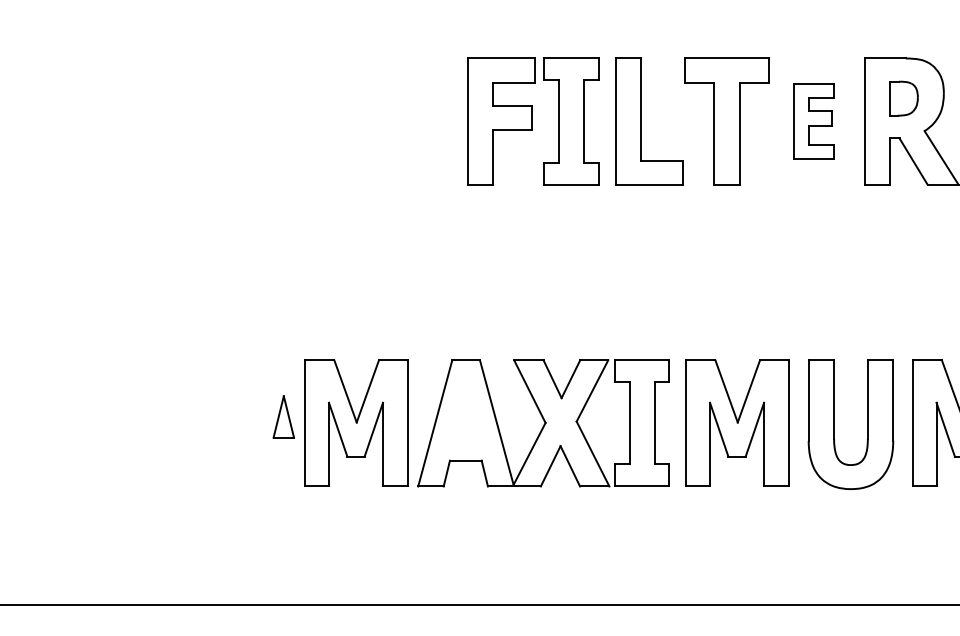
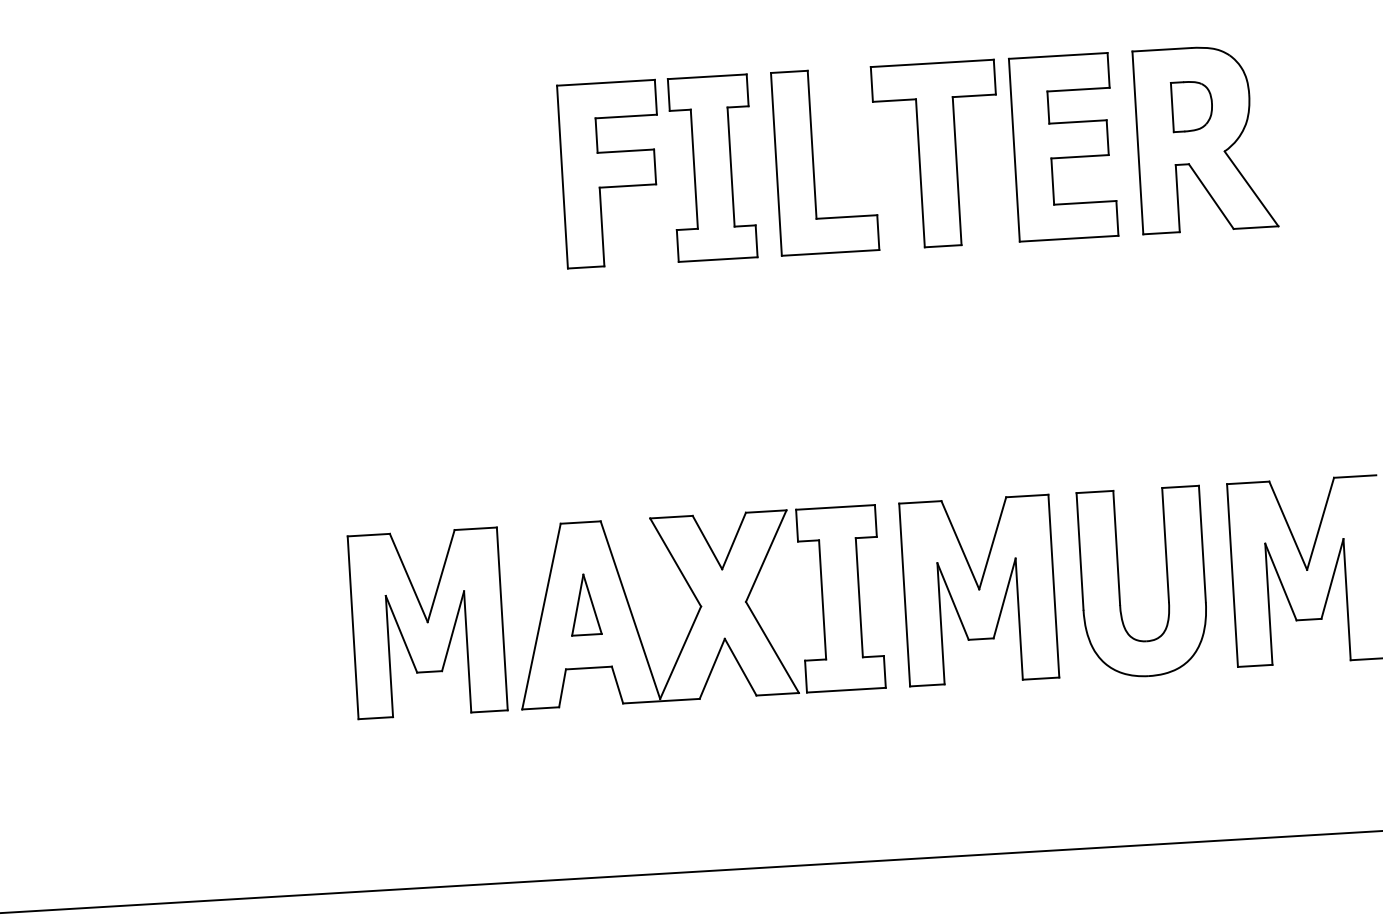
part: (813, 121) -> (1062, 147), size x1.67
part: (283, 416) -> (584, 604), moved

